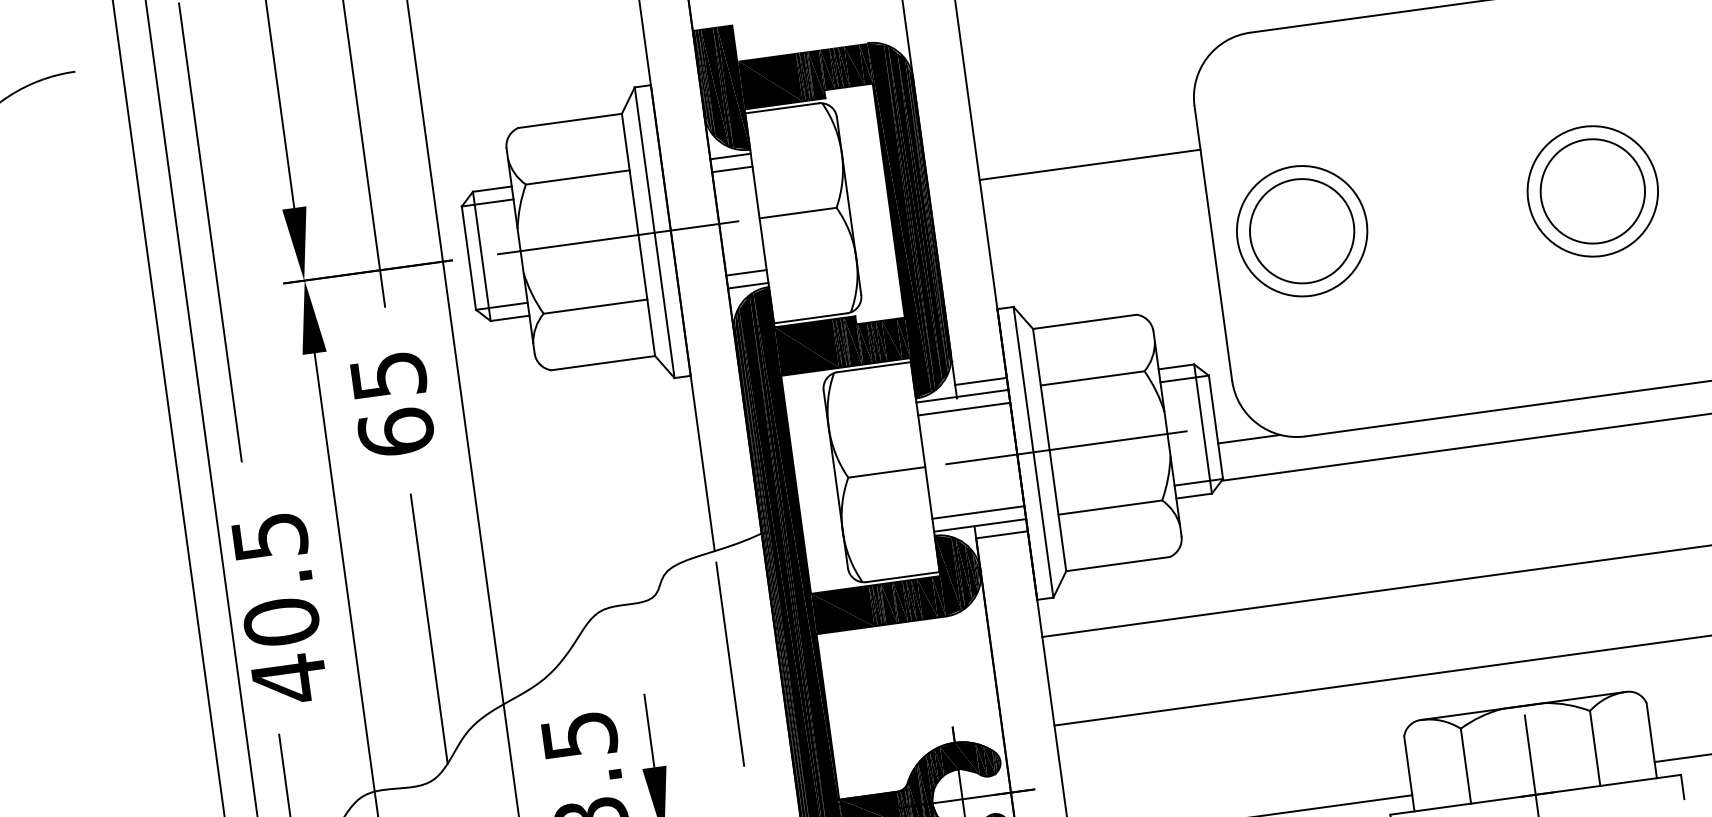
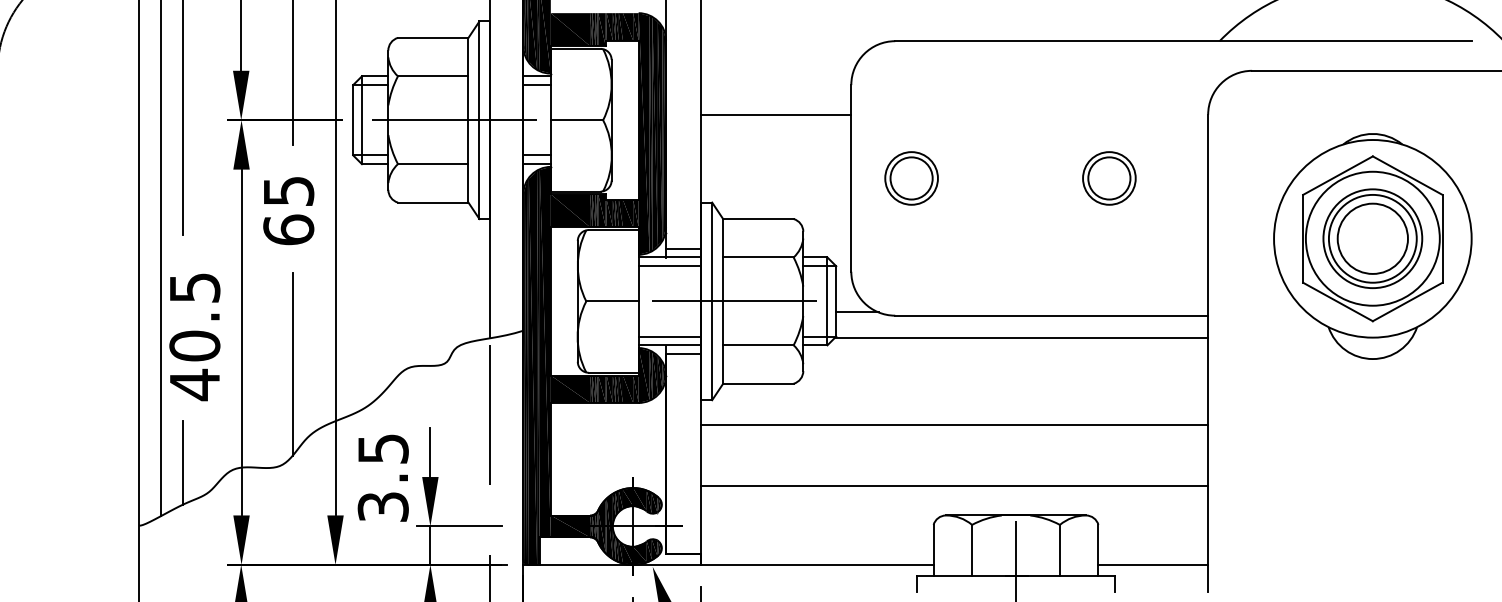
part: (1593, 191) -> (1109, 178), size x0.6
part: (1301, 231) -> (911, 178), size x0.6

